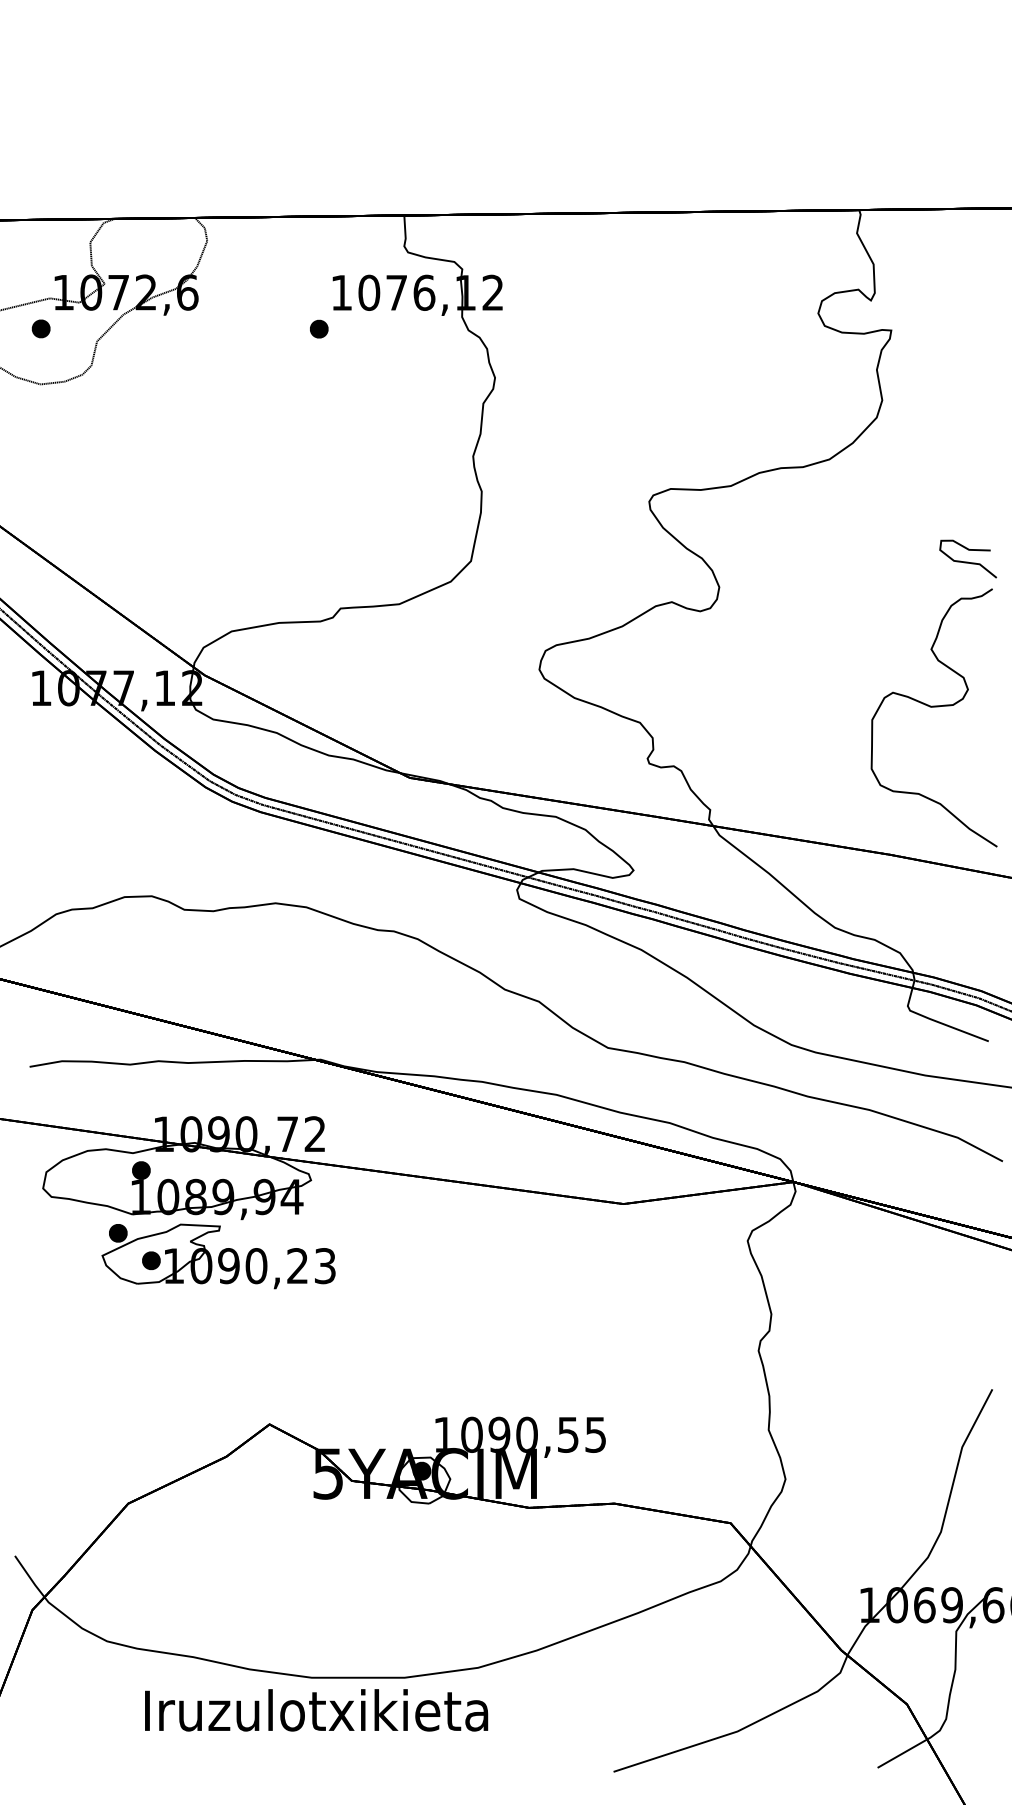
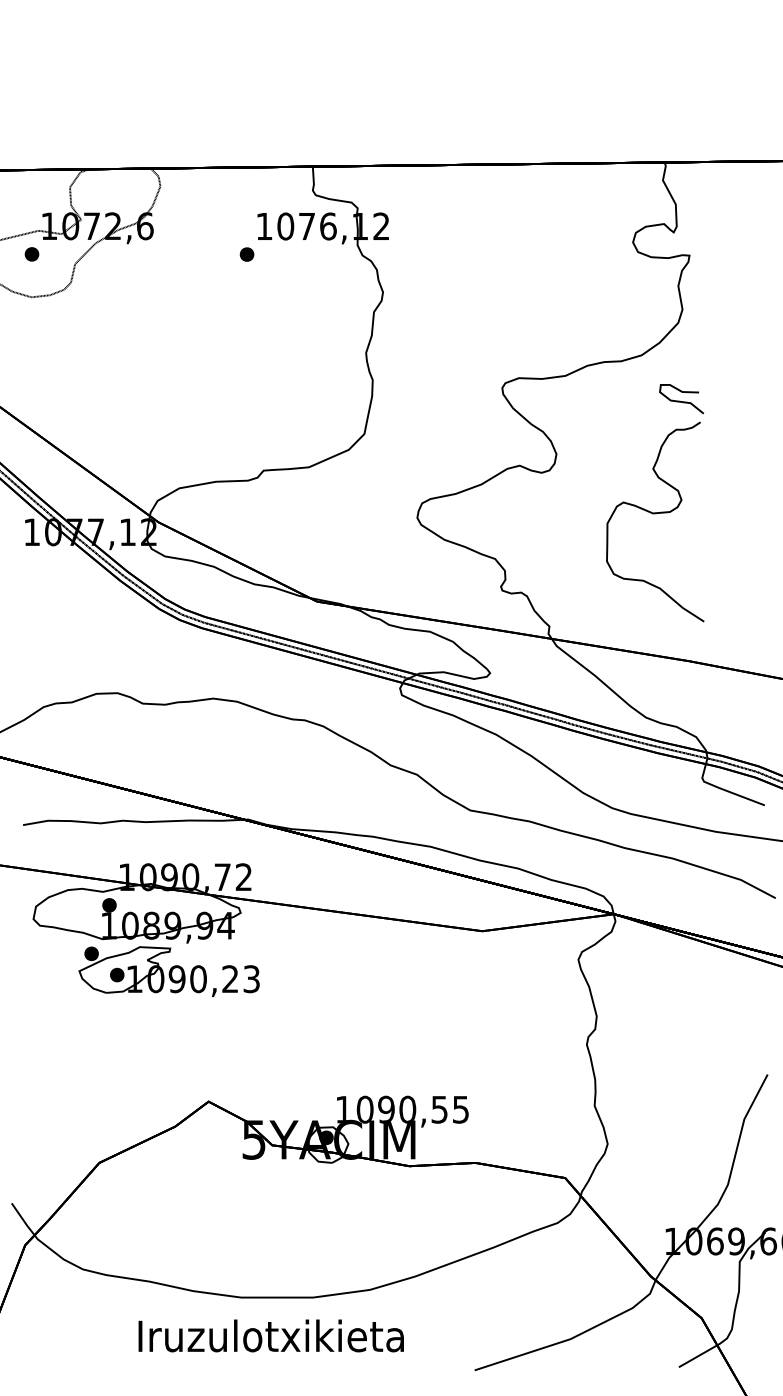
part: (933, 705) -> (654, 512), moved
text: (316, 1710) -> (271, 1336), moved

